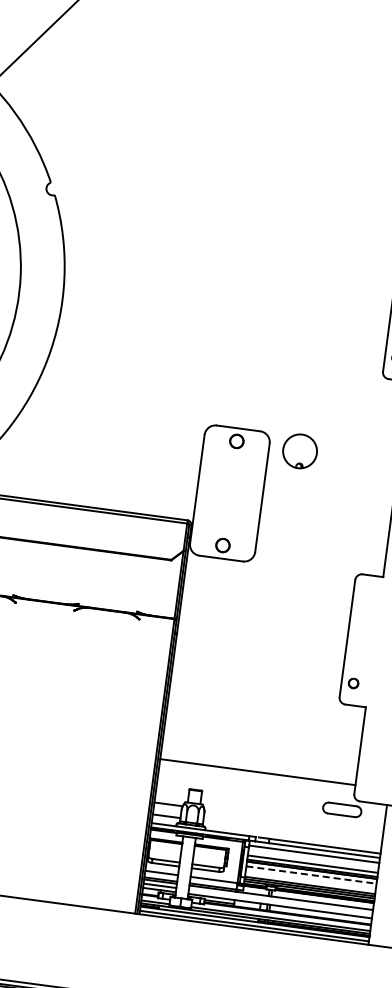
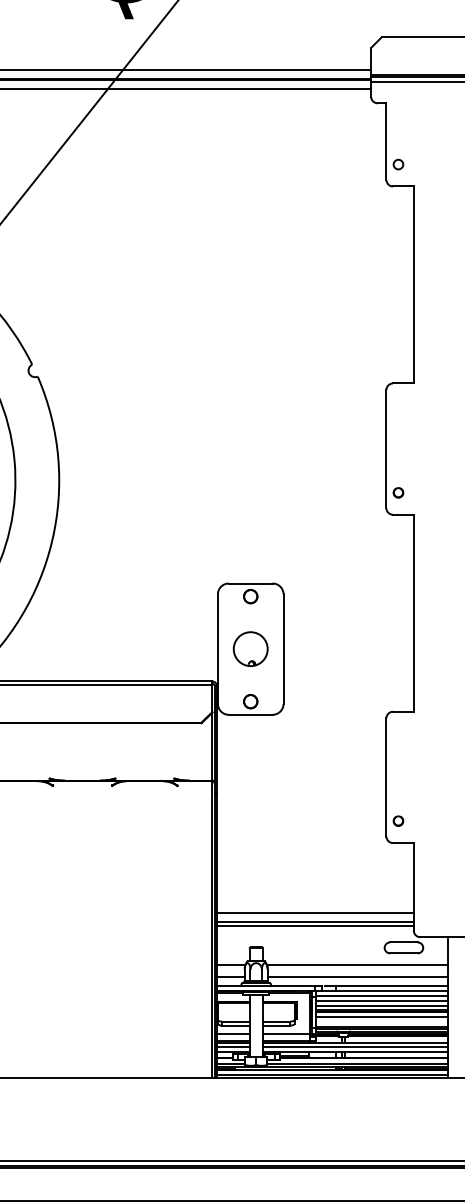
part: (299, 450) -> (250, 648), moved
line: (258, 762) -> (314, 912), added
line: (256, 776) -> (314, 926), added
line: (293, 821) -> (357, 965), added
line: (292, 833) -> (357, 977), added
line: (312, 860) -> (381, 1001), added
line: (311, 875) -> (382, 1016), dashed -> solid
line: (280, 902) -> (354, 1047), added

